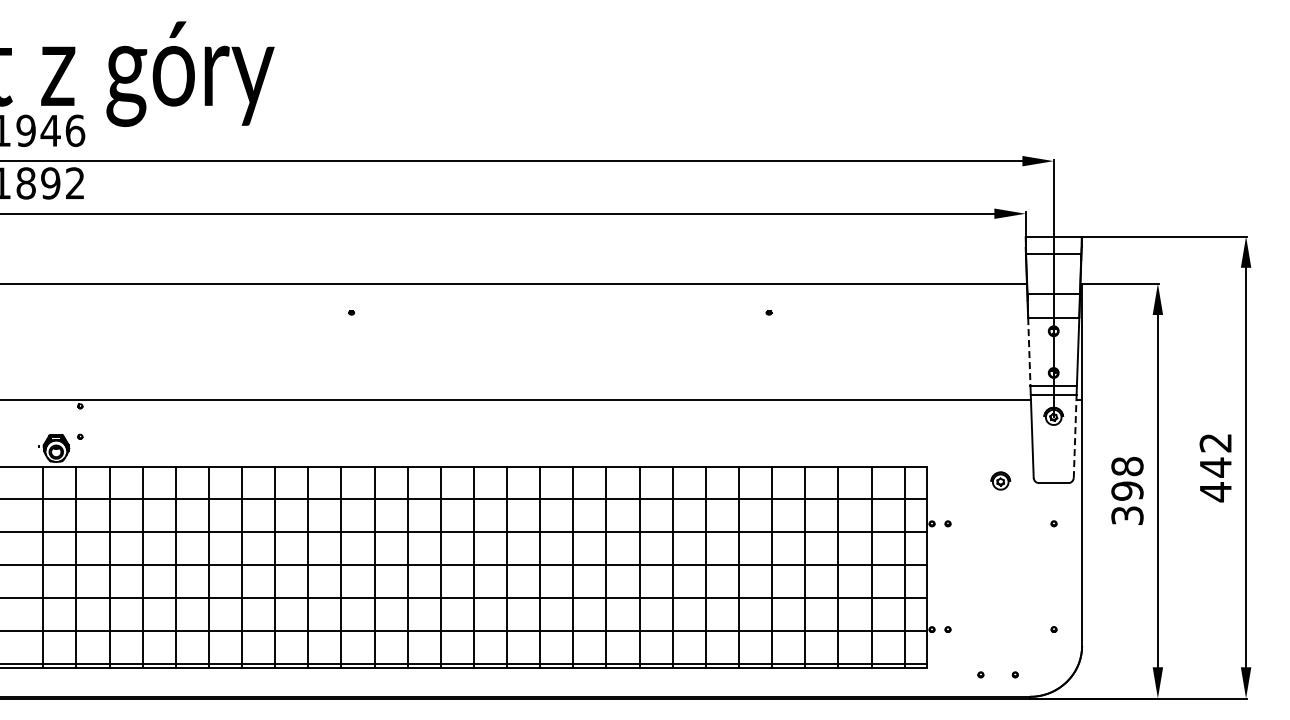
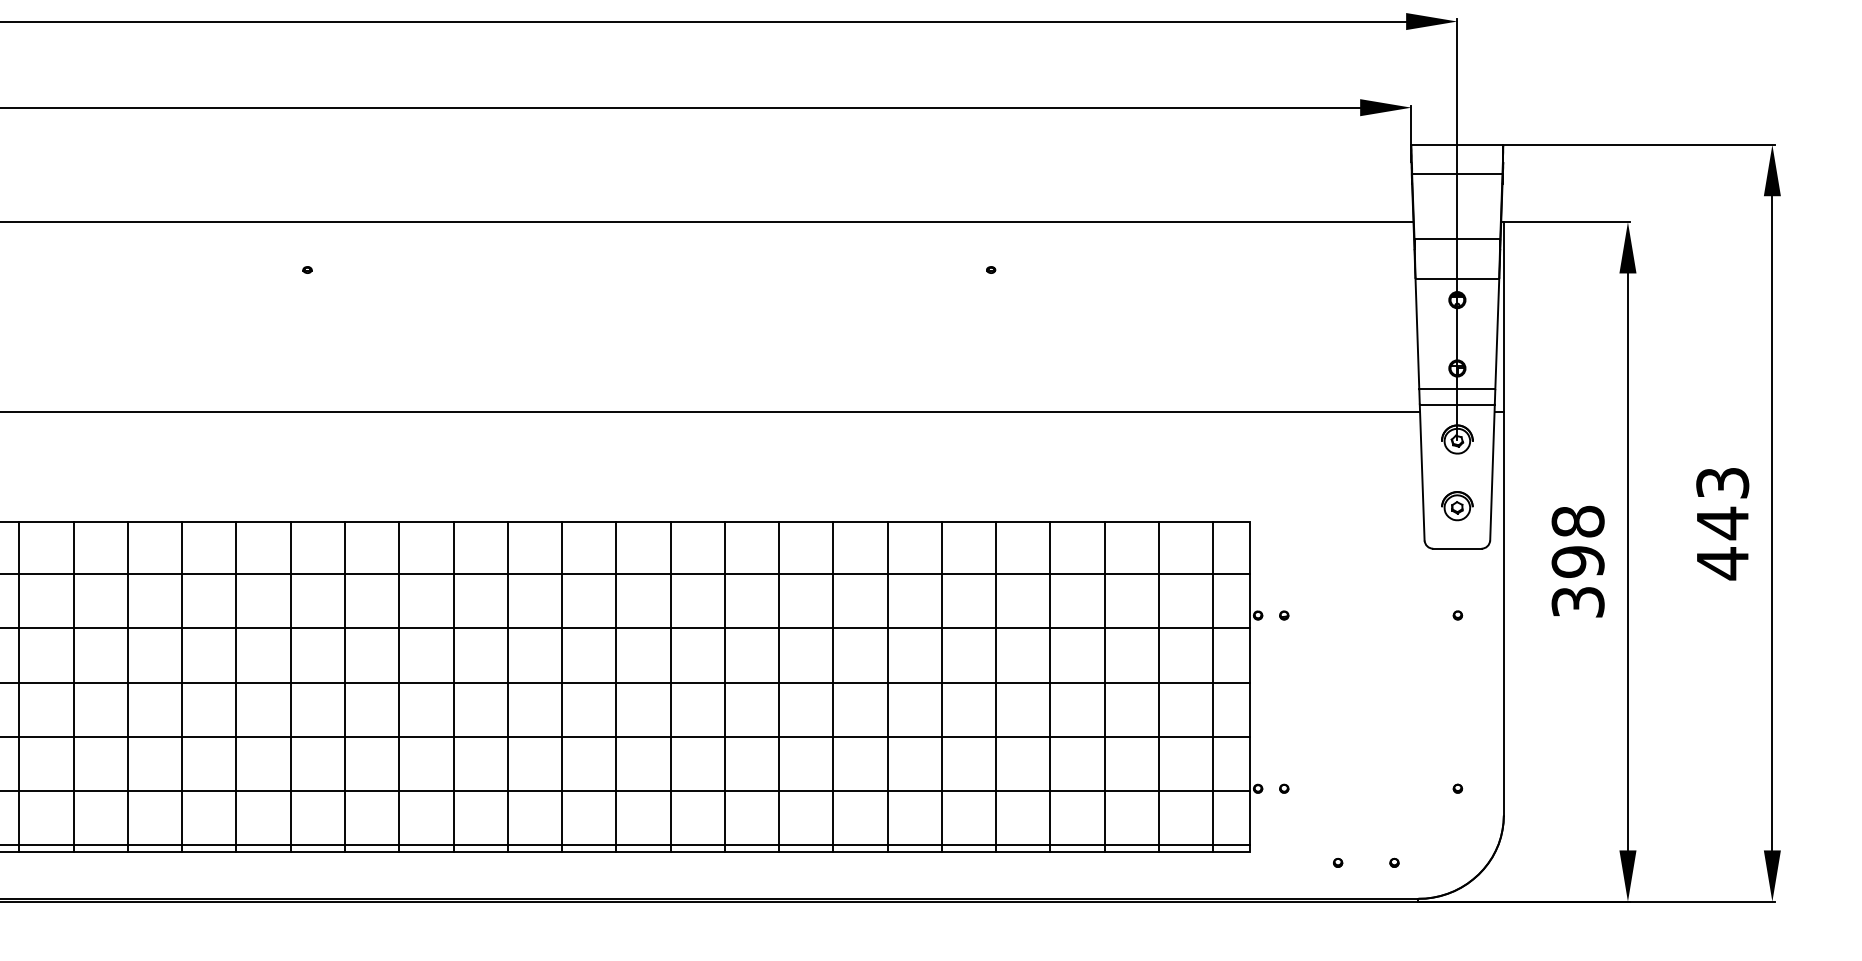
line: (1029, 351) -> (1417, 333), dashed -> solid
line: (1075, 436) -> (1493, 472), dashed -> solid
text: (1215, 442) -> (1722, 482), 442 -> 443
part: (1000, 480) -> (1456, 505), moved

